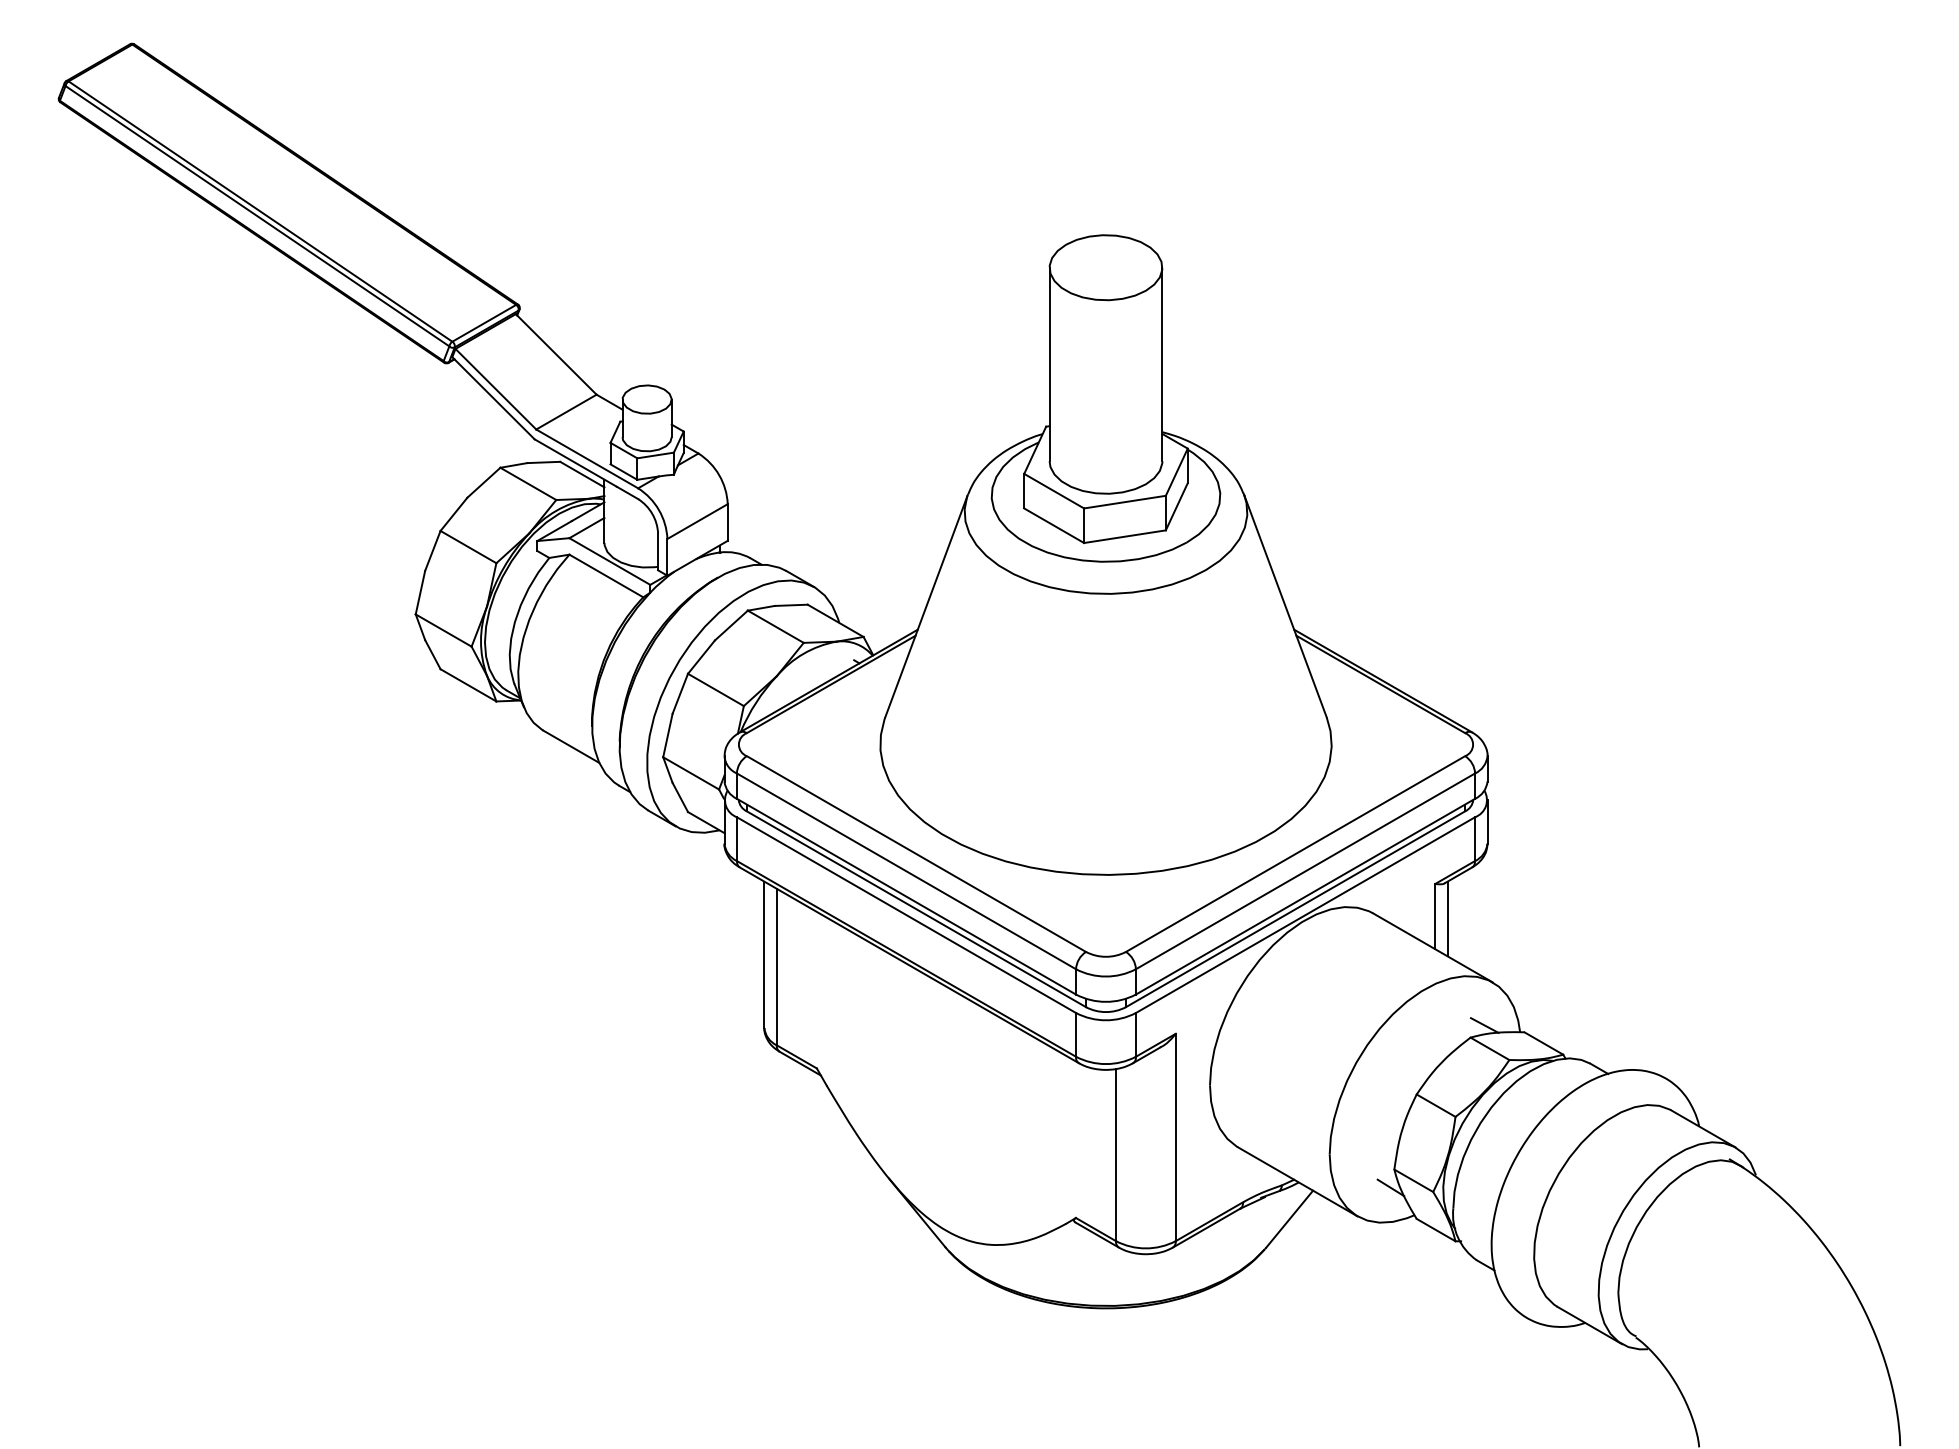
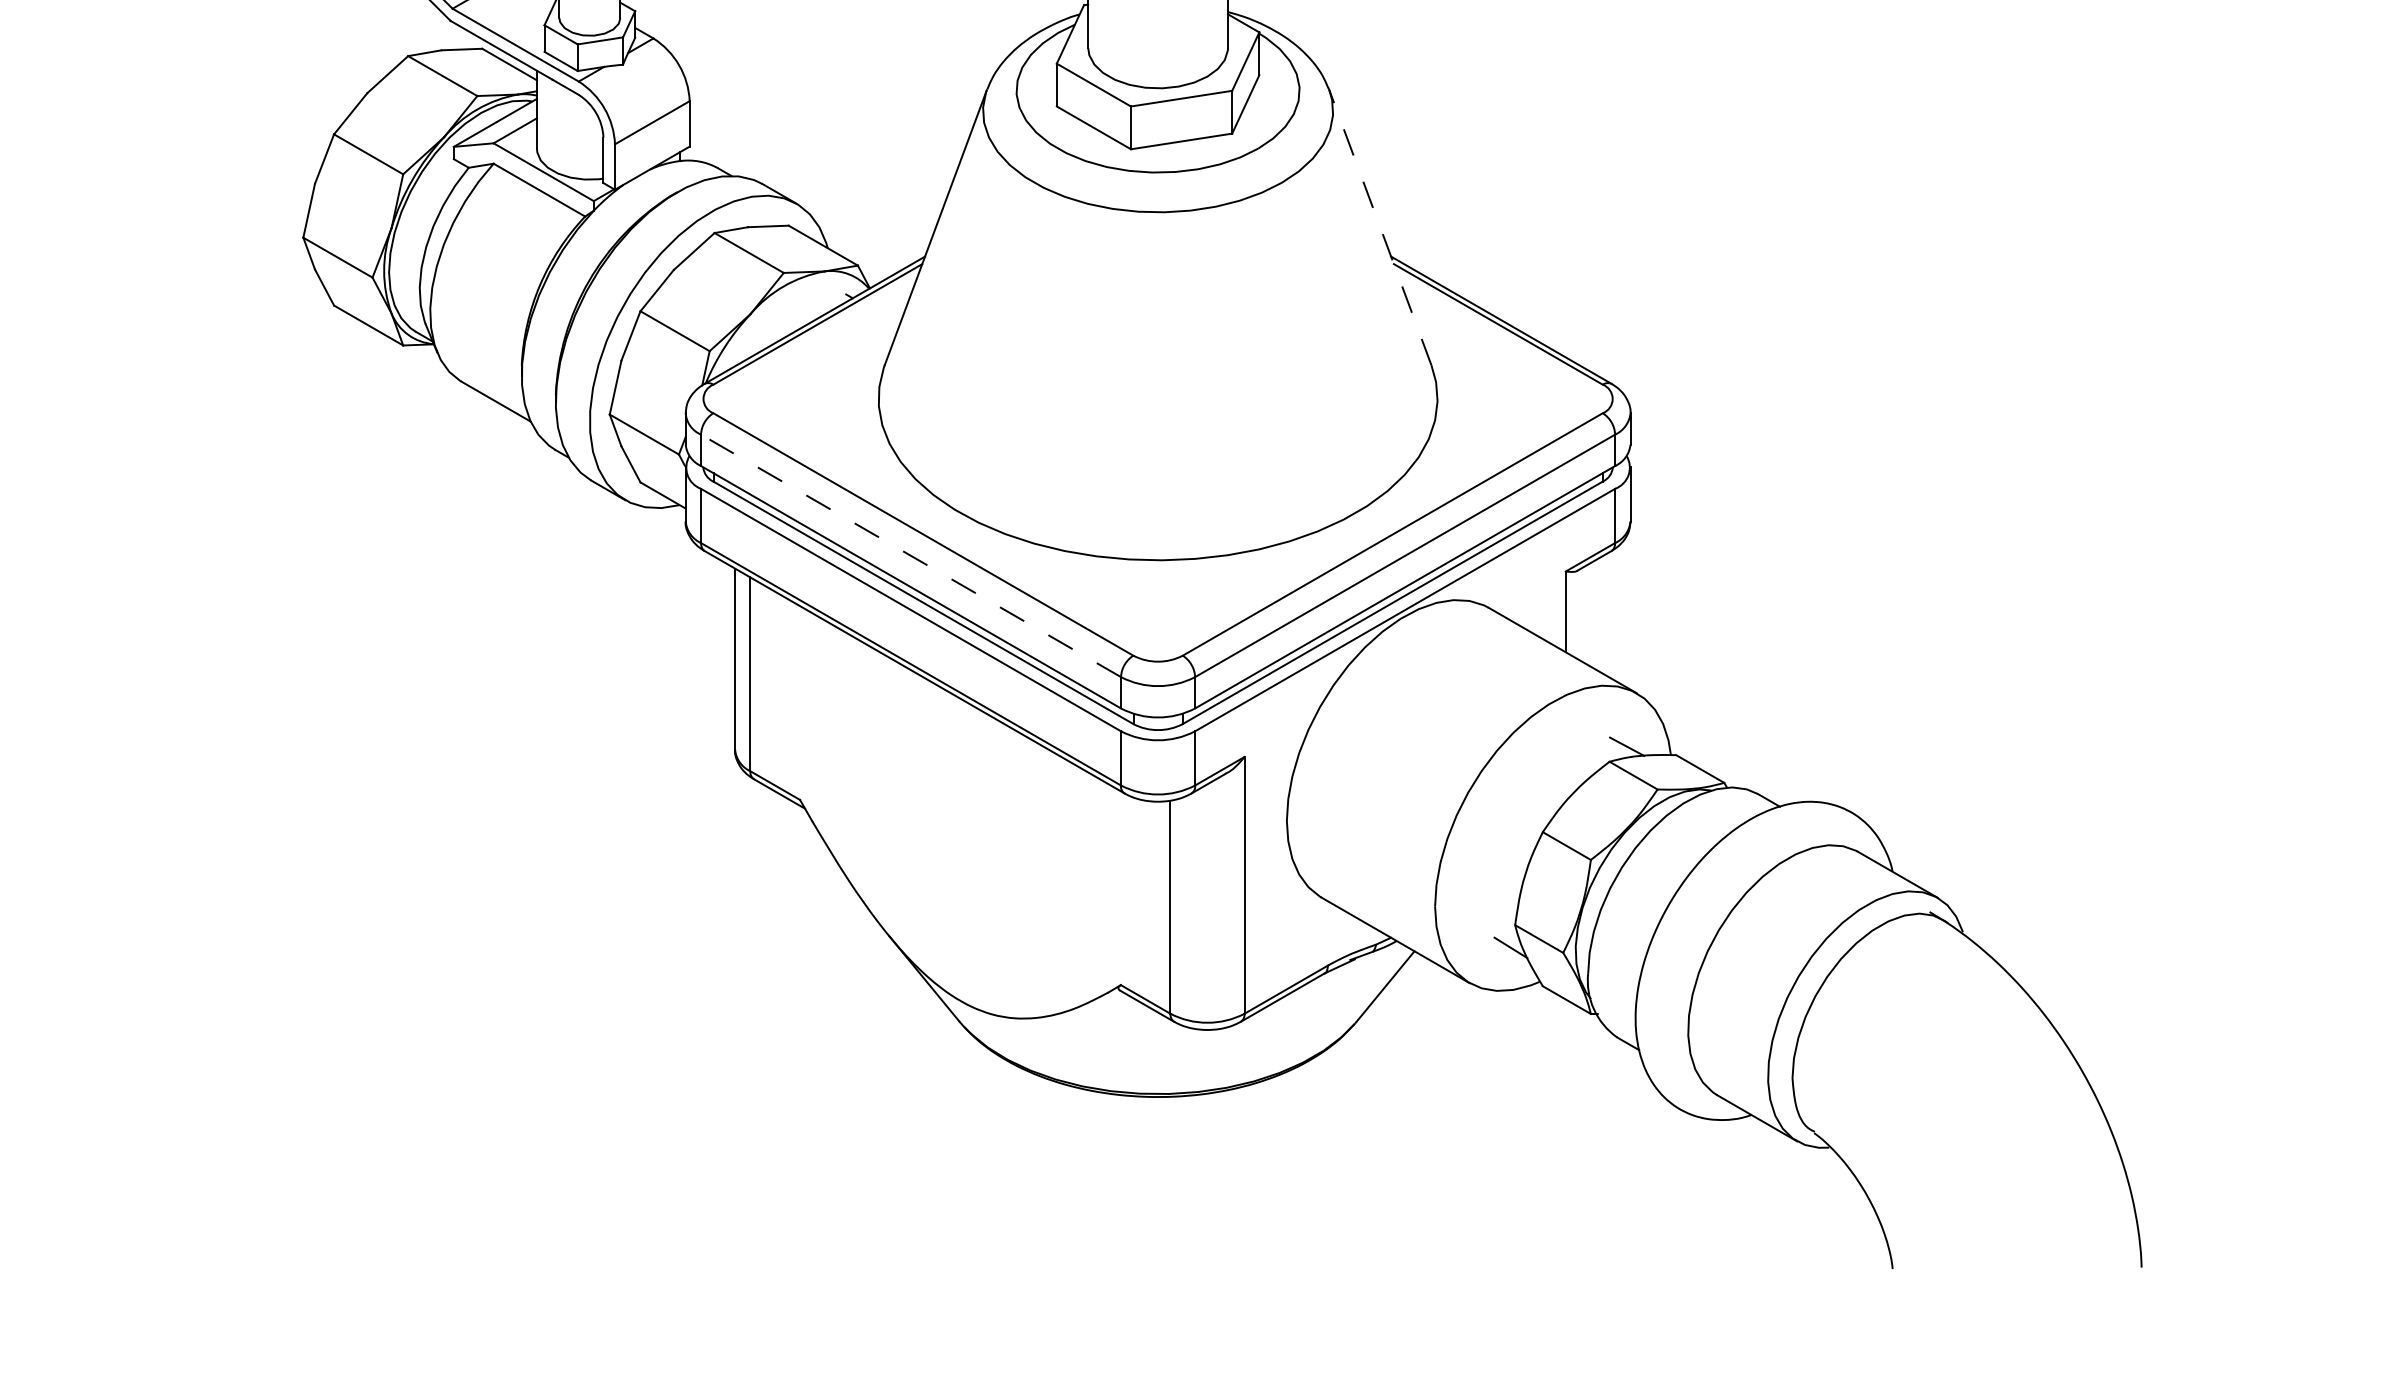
line: (1285, 605) -> (1380, 226), solid -> dashed
line: (906, 871) -> (911, 556), solid -> dashed
line: (1447, 918) -> (1580, 614), removed

